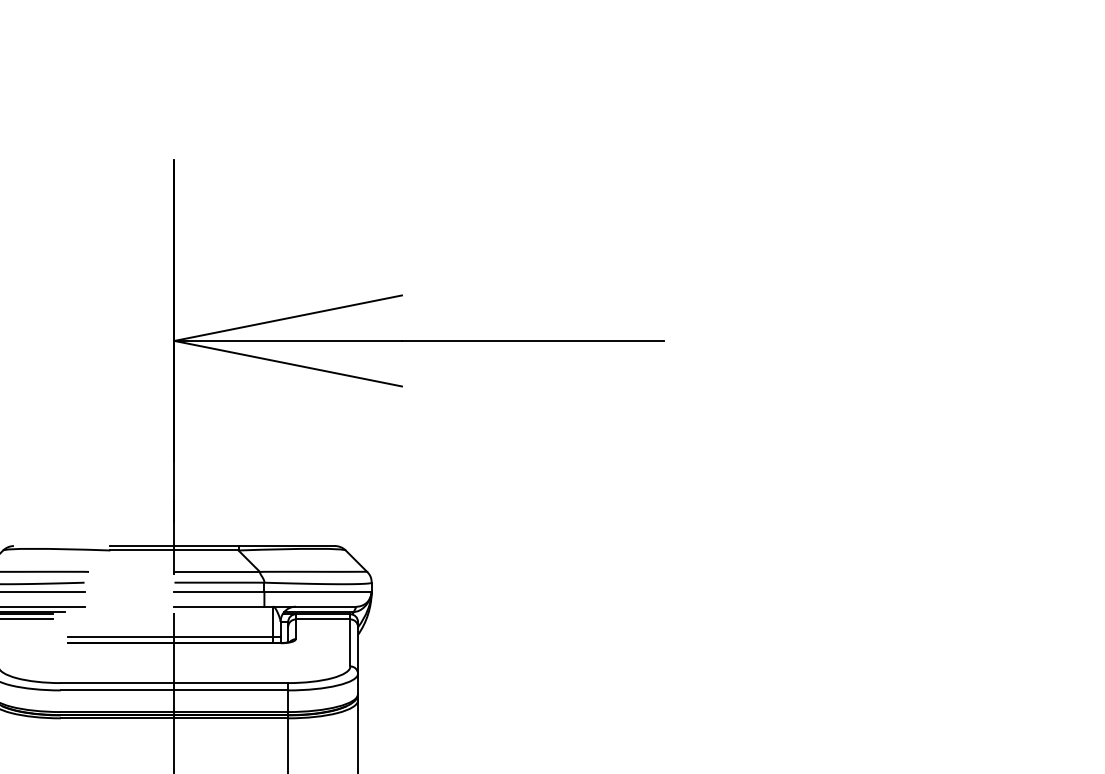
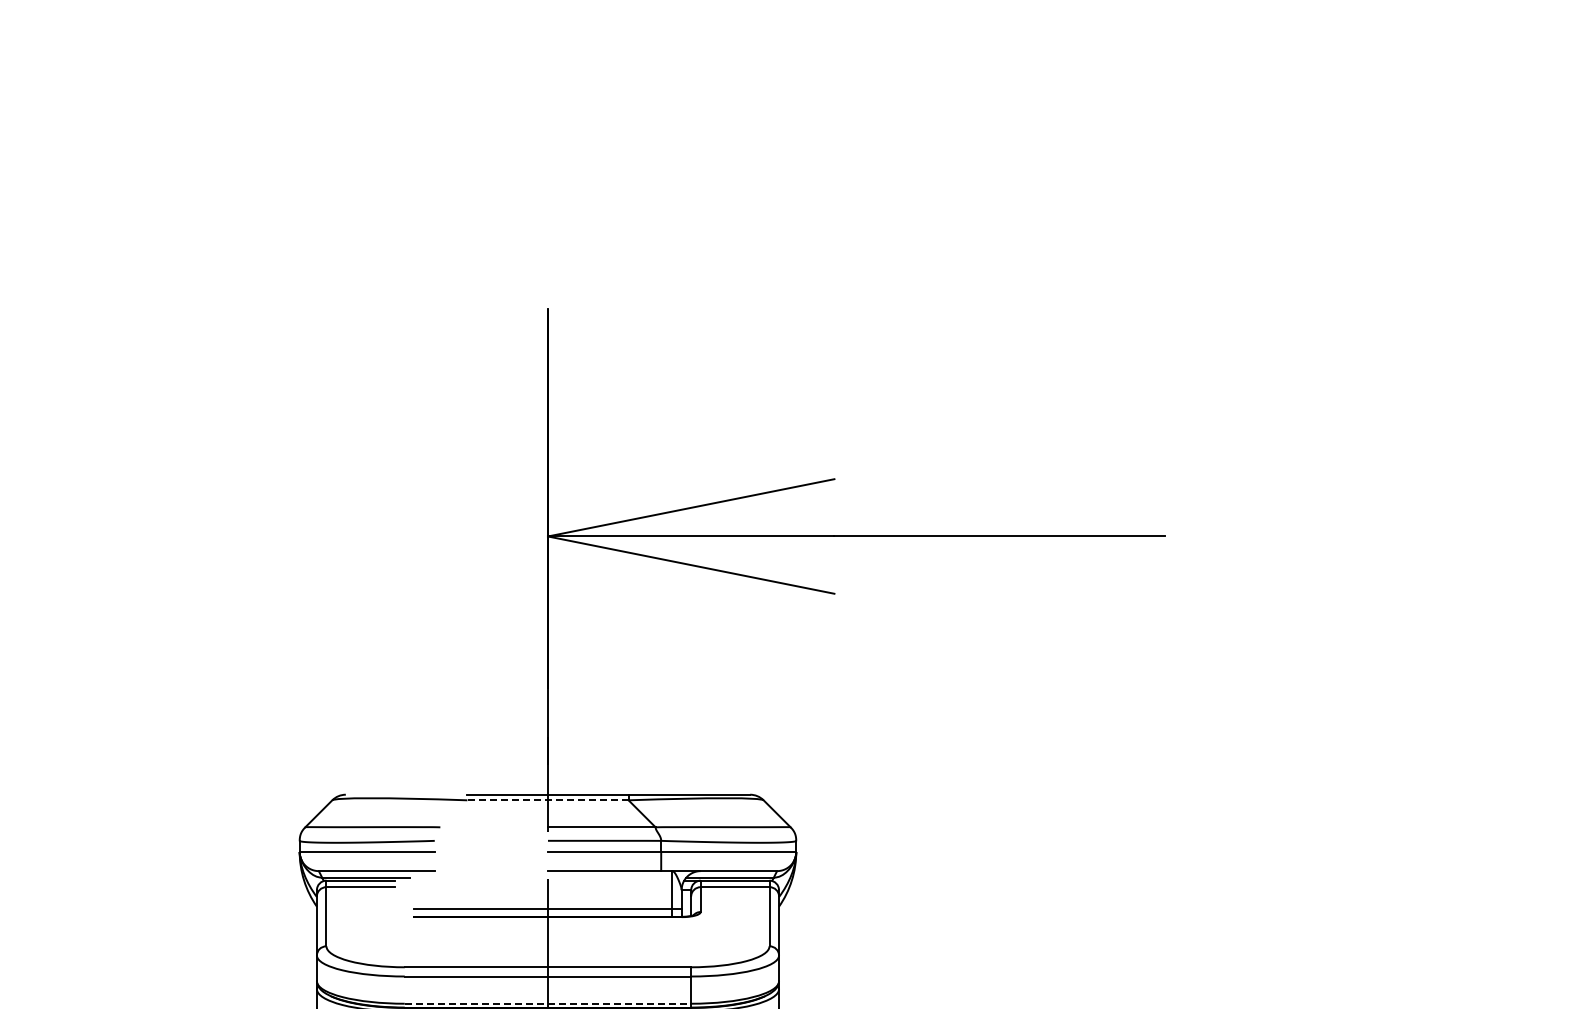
line: (174, 550) -> (547, 800), solid -> dashed
line: (174, 711) -> (548, 1003), solid -> dashed

